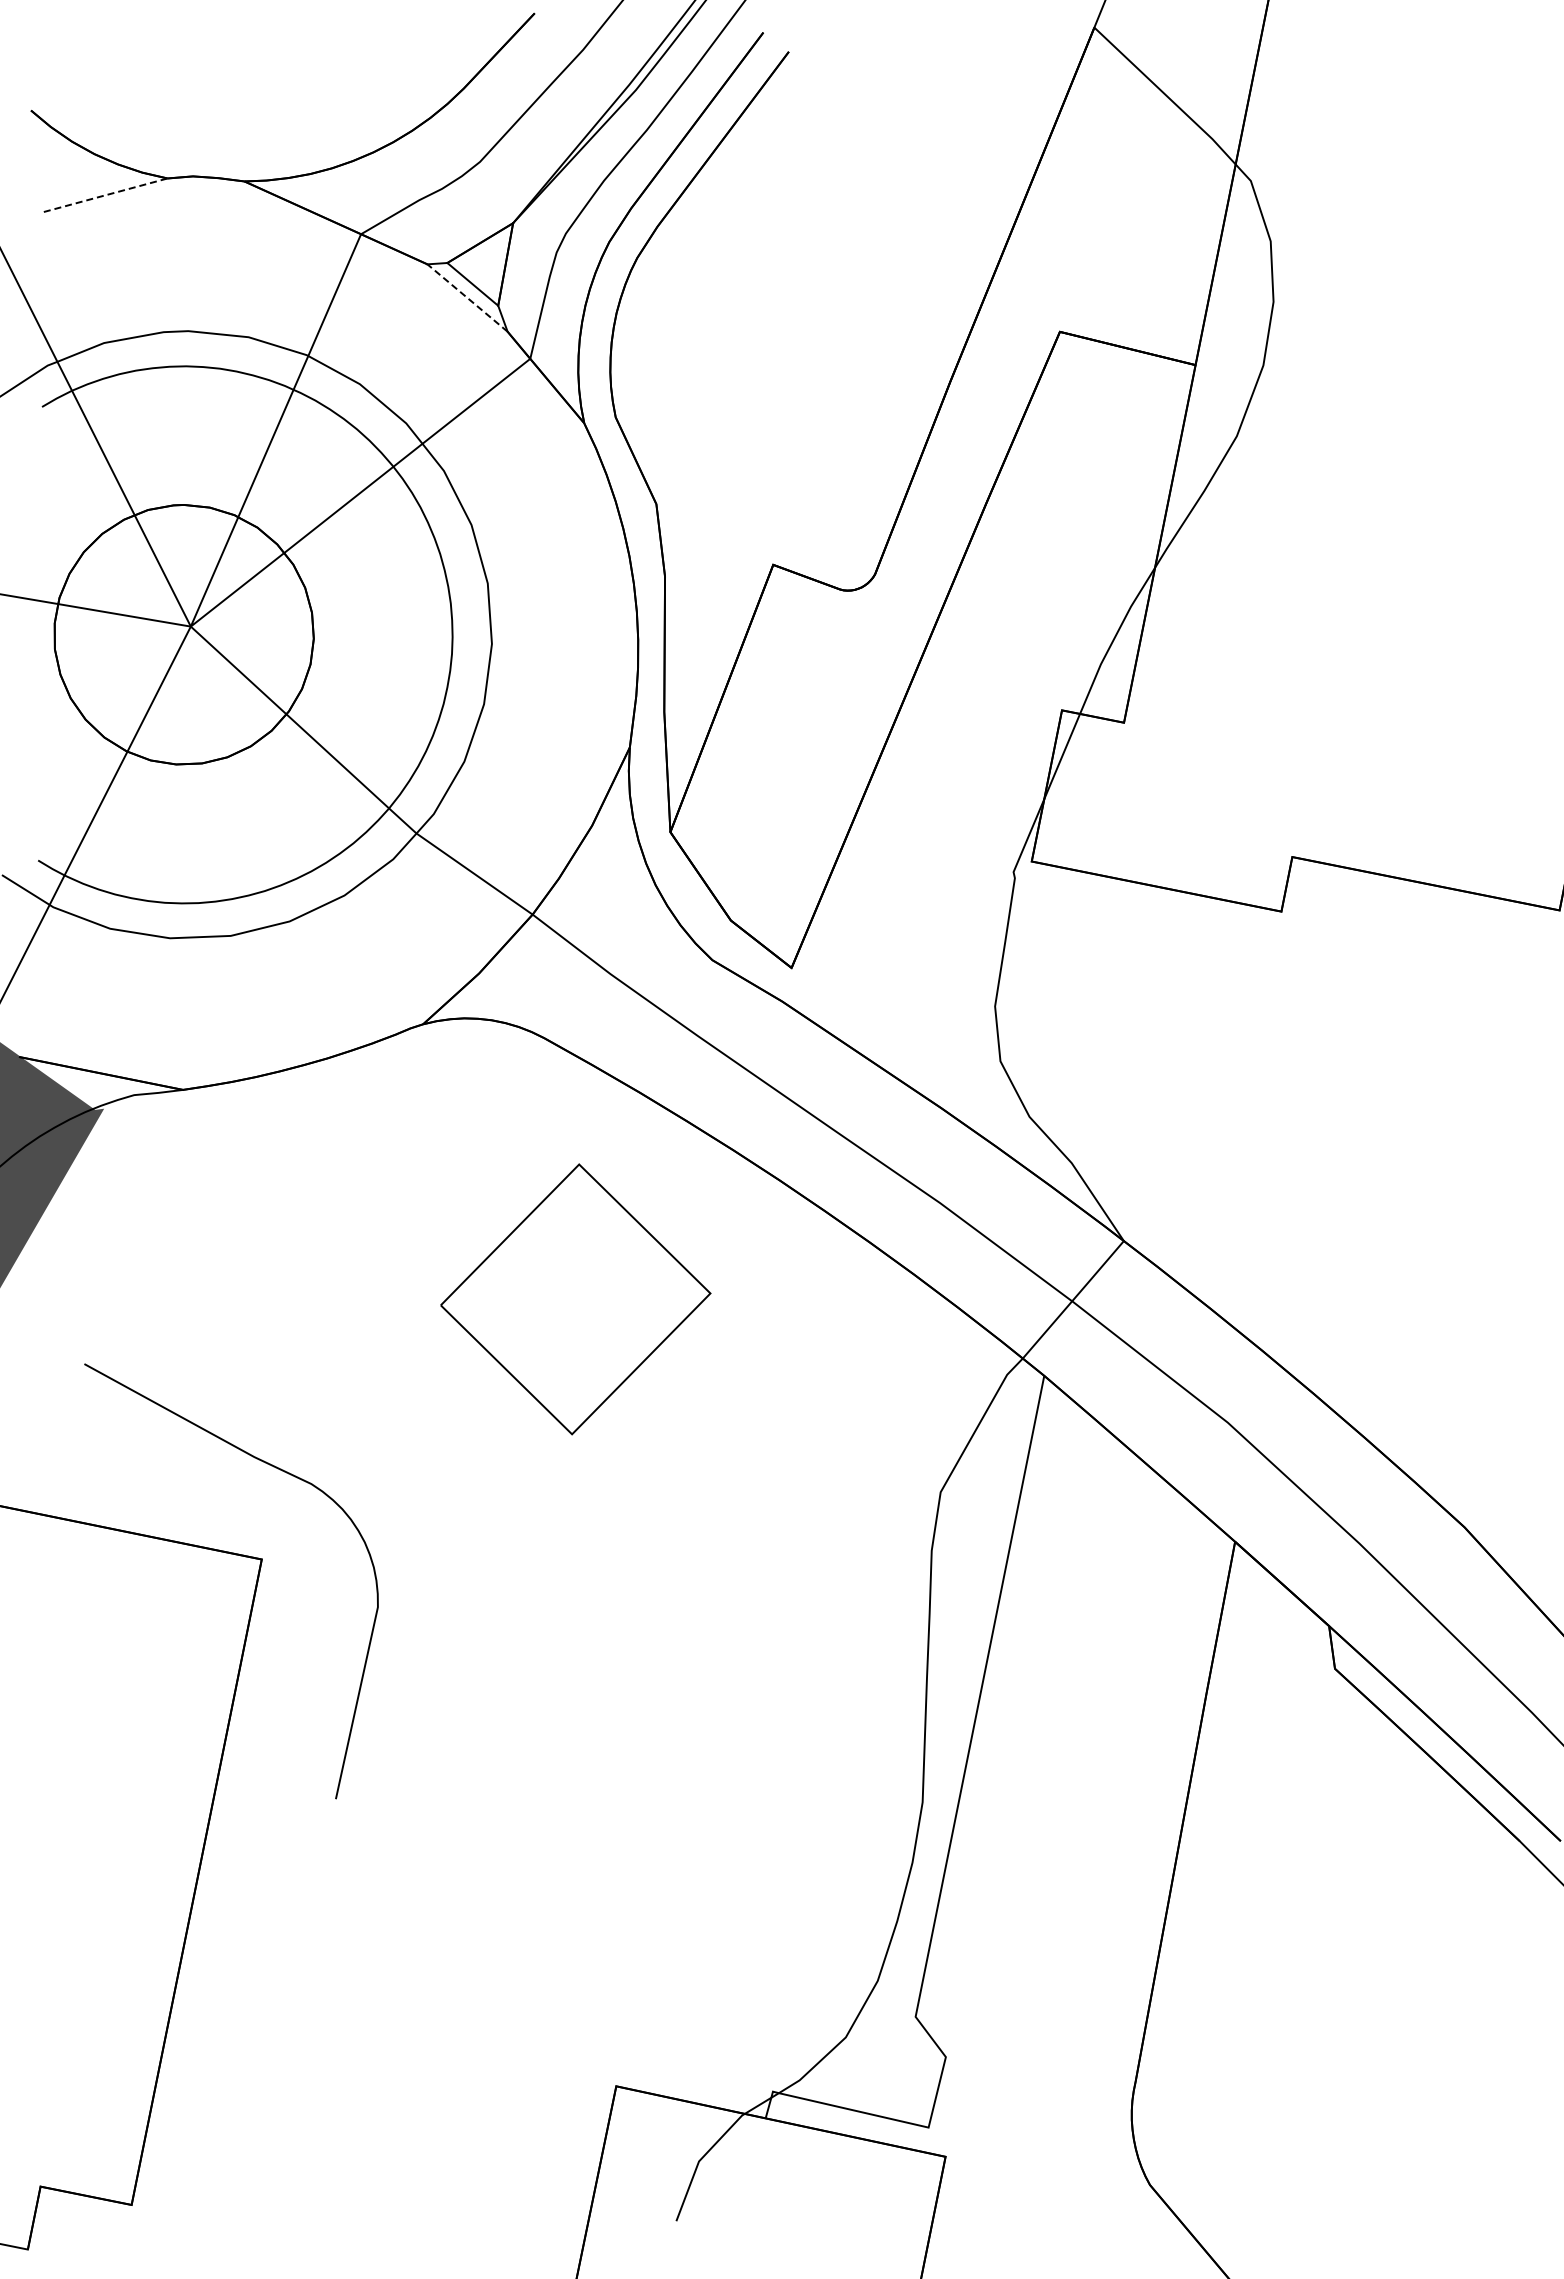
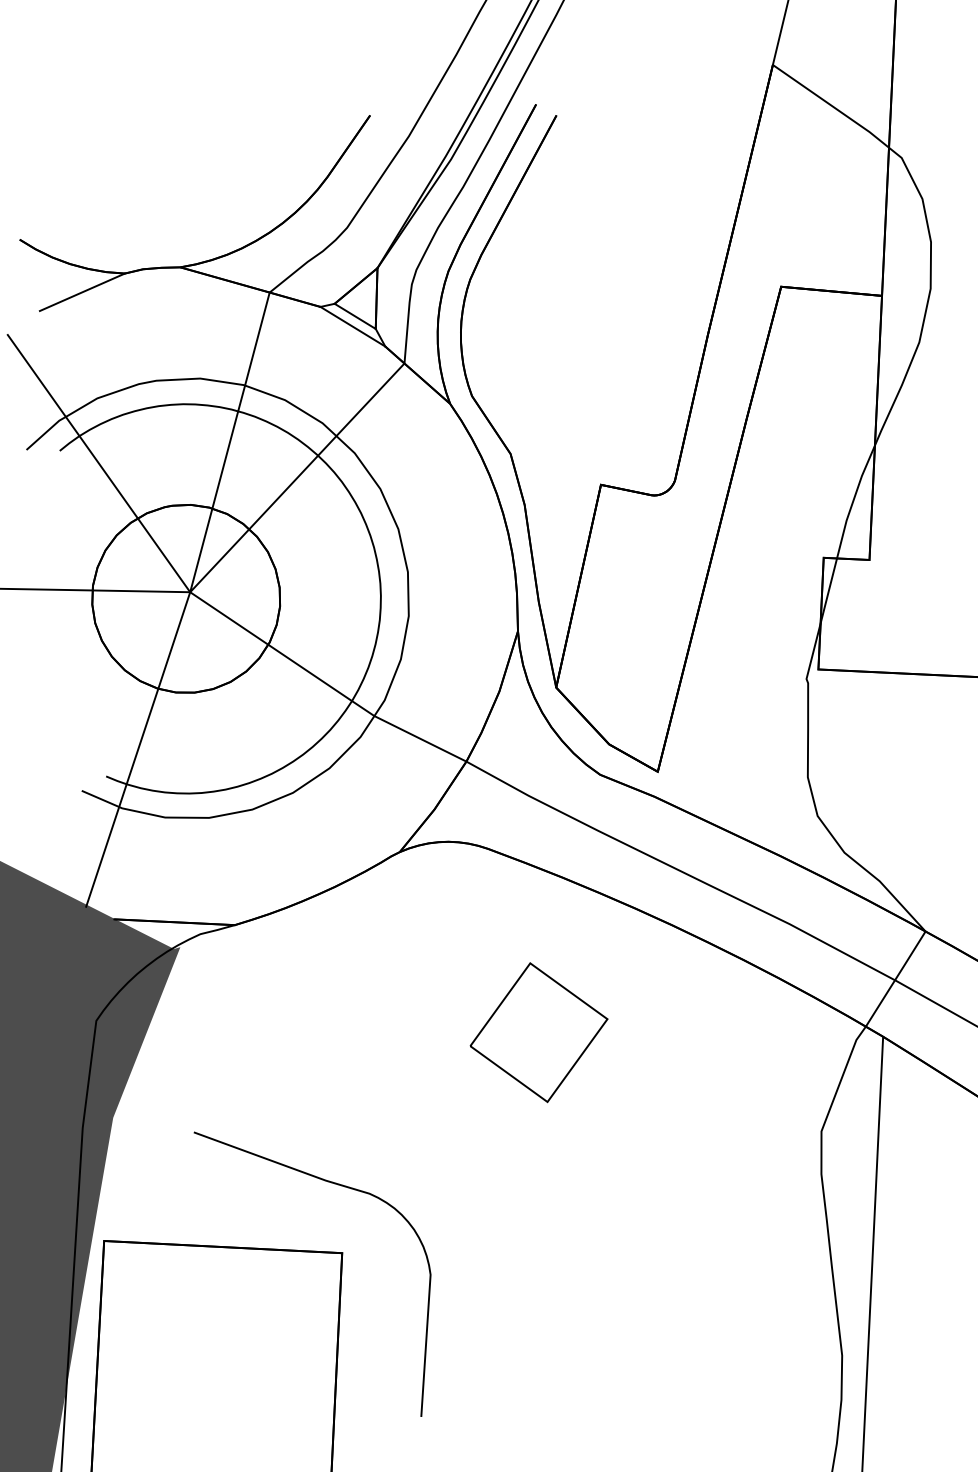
line: (106, 195) -> (83, 292), dashed -> solid
line: (467, 297) -> (352, 326), dashed -> solid
part: (575, 1298) -> (538, 1032), size x0.71

